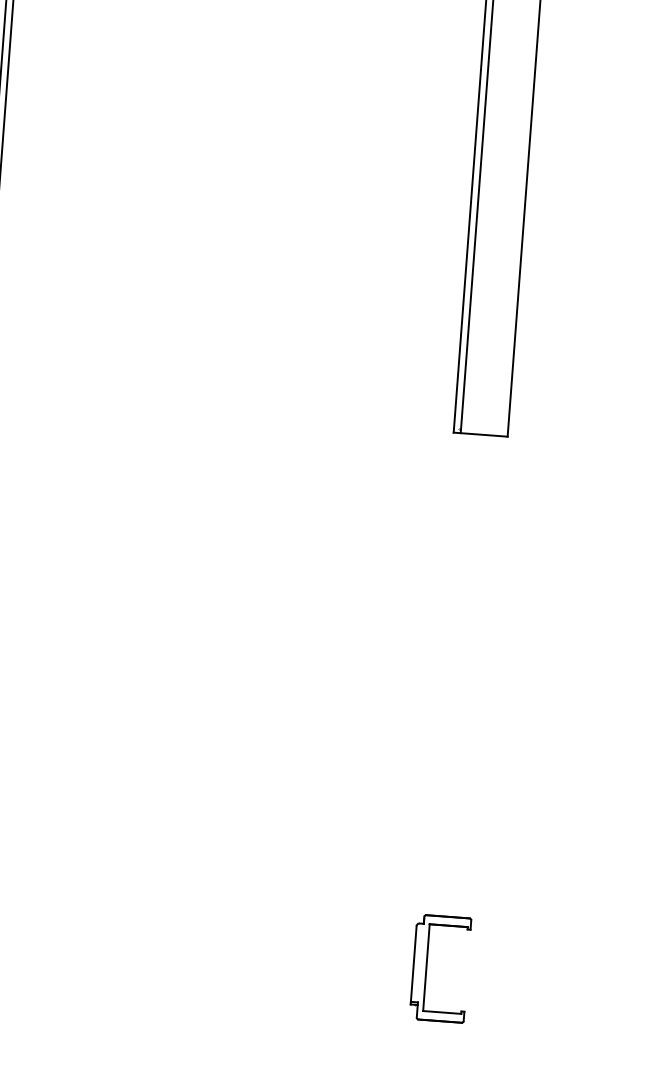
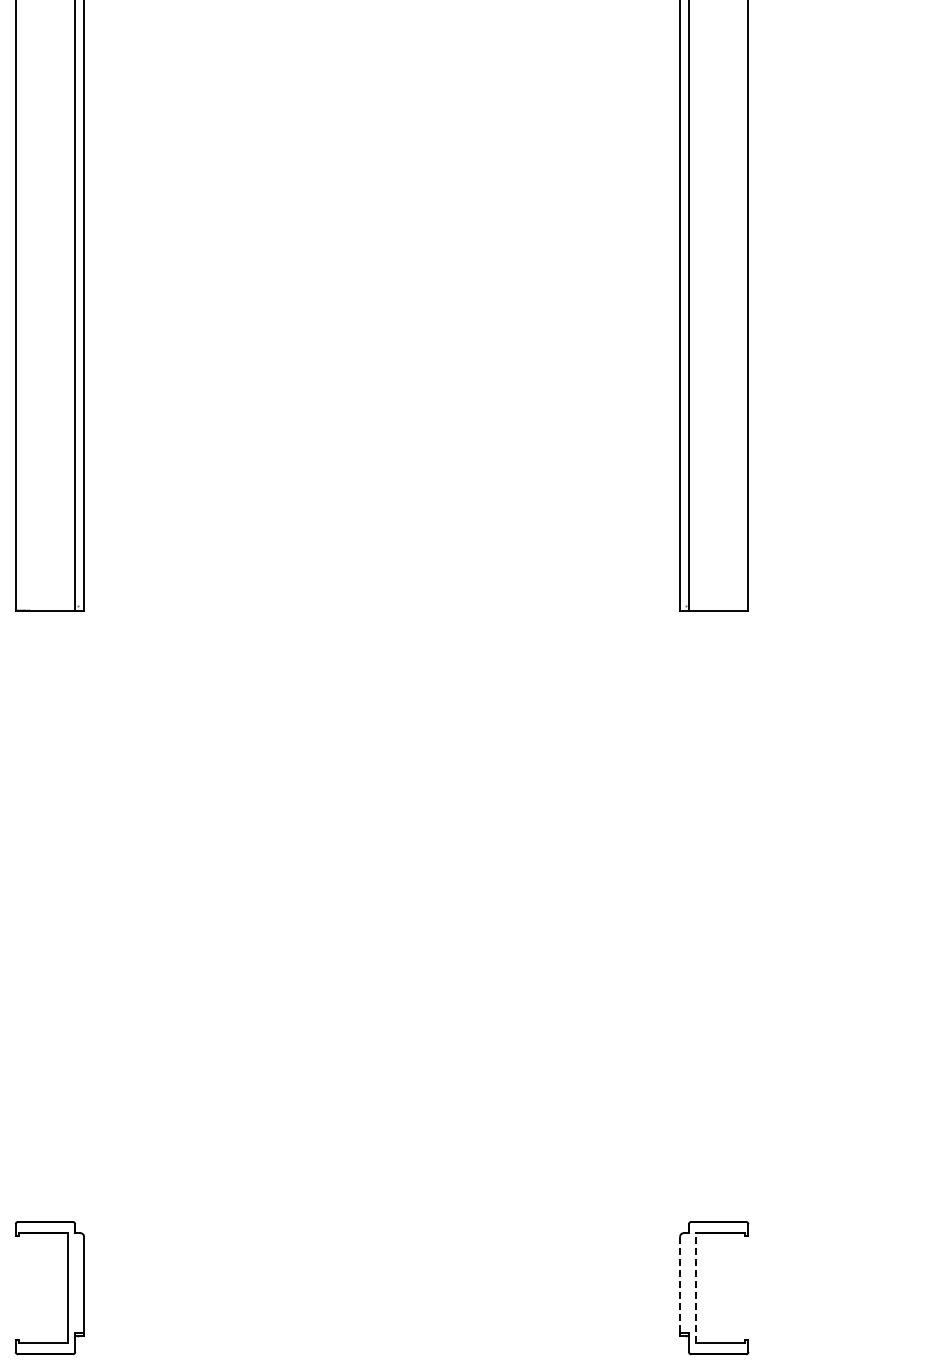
line: (414, 963) -> (680, 1284), solid -> dashed
line: (426, 967) -> (696, 1288), solid -> dashed

